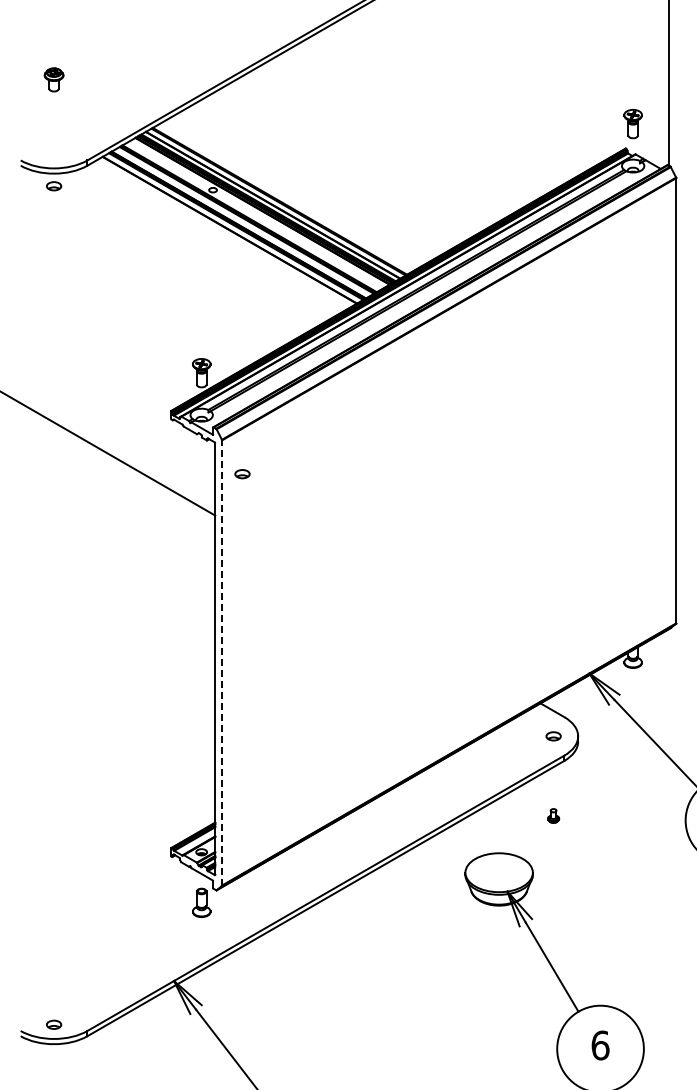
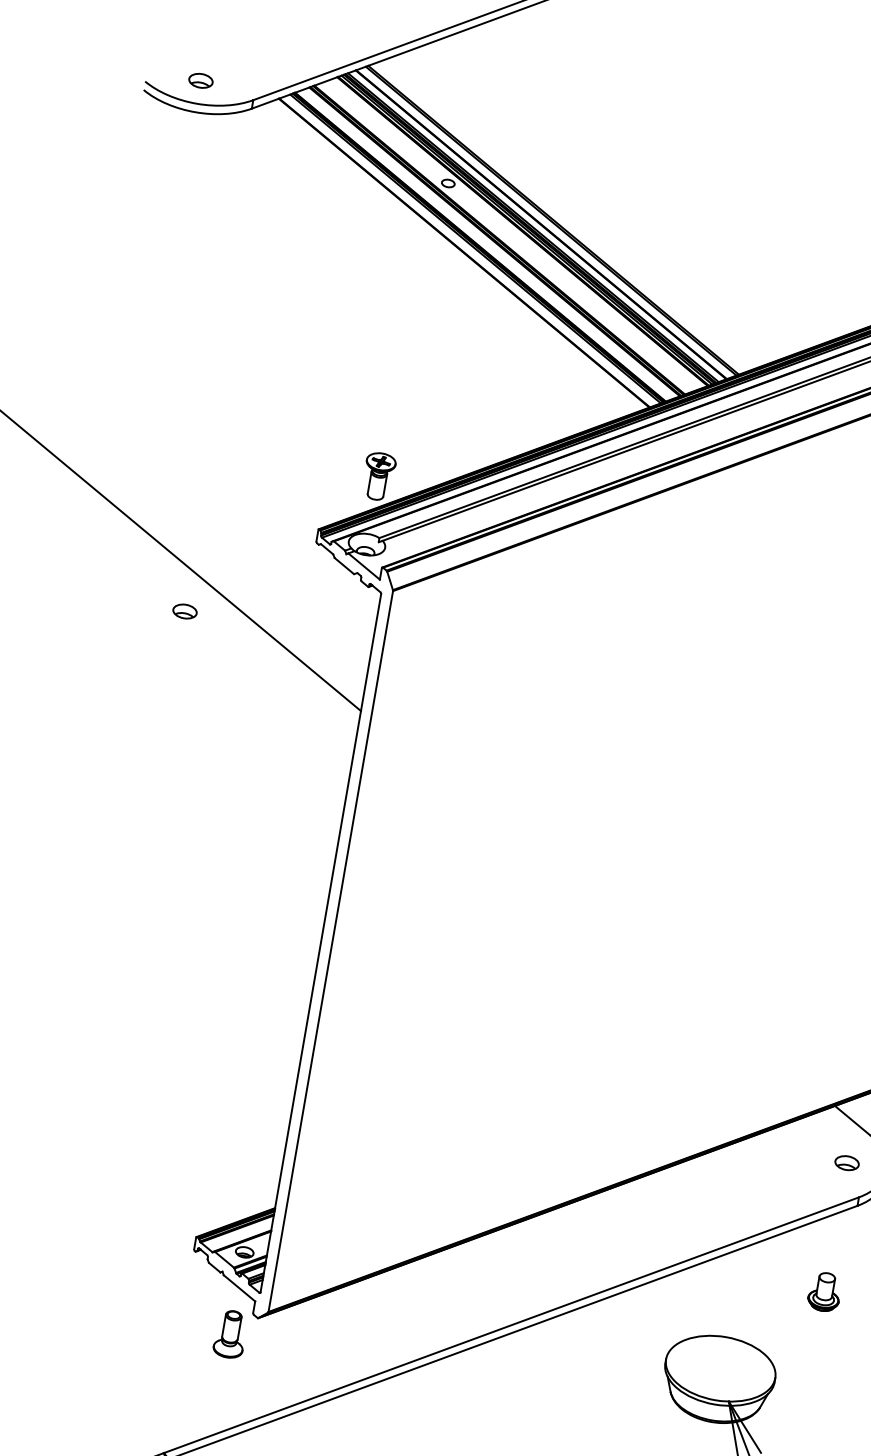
part: (54, 186) -> (201, 81), moved
part: (242, 474) -> (184, 612), moved
line: (222, 662) -> (331, 950), dashed -> solid
part: (553, 815) -> (824, 1291), size x1.67

